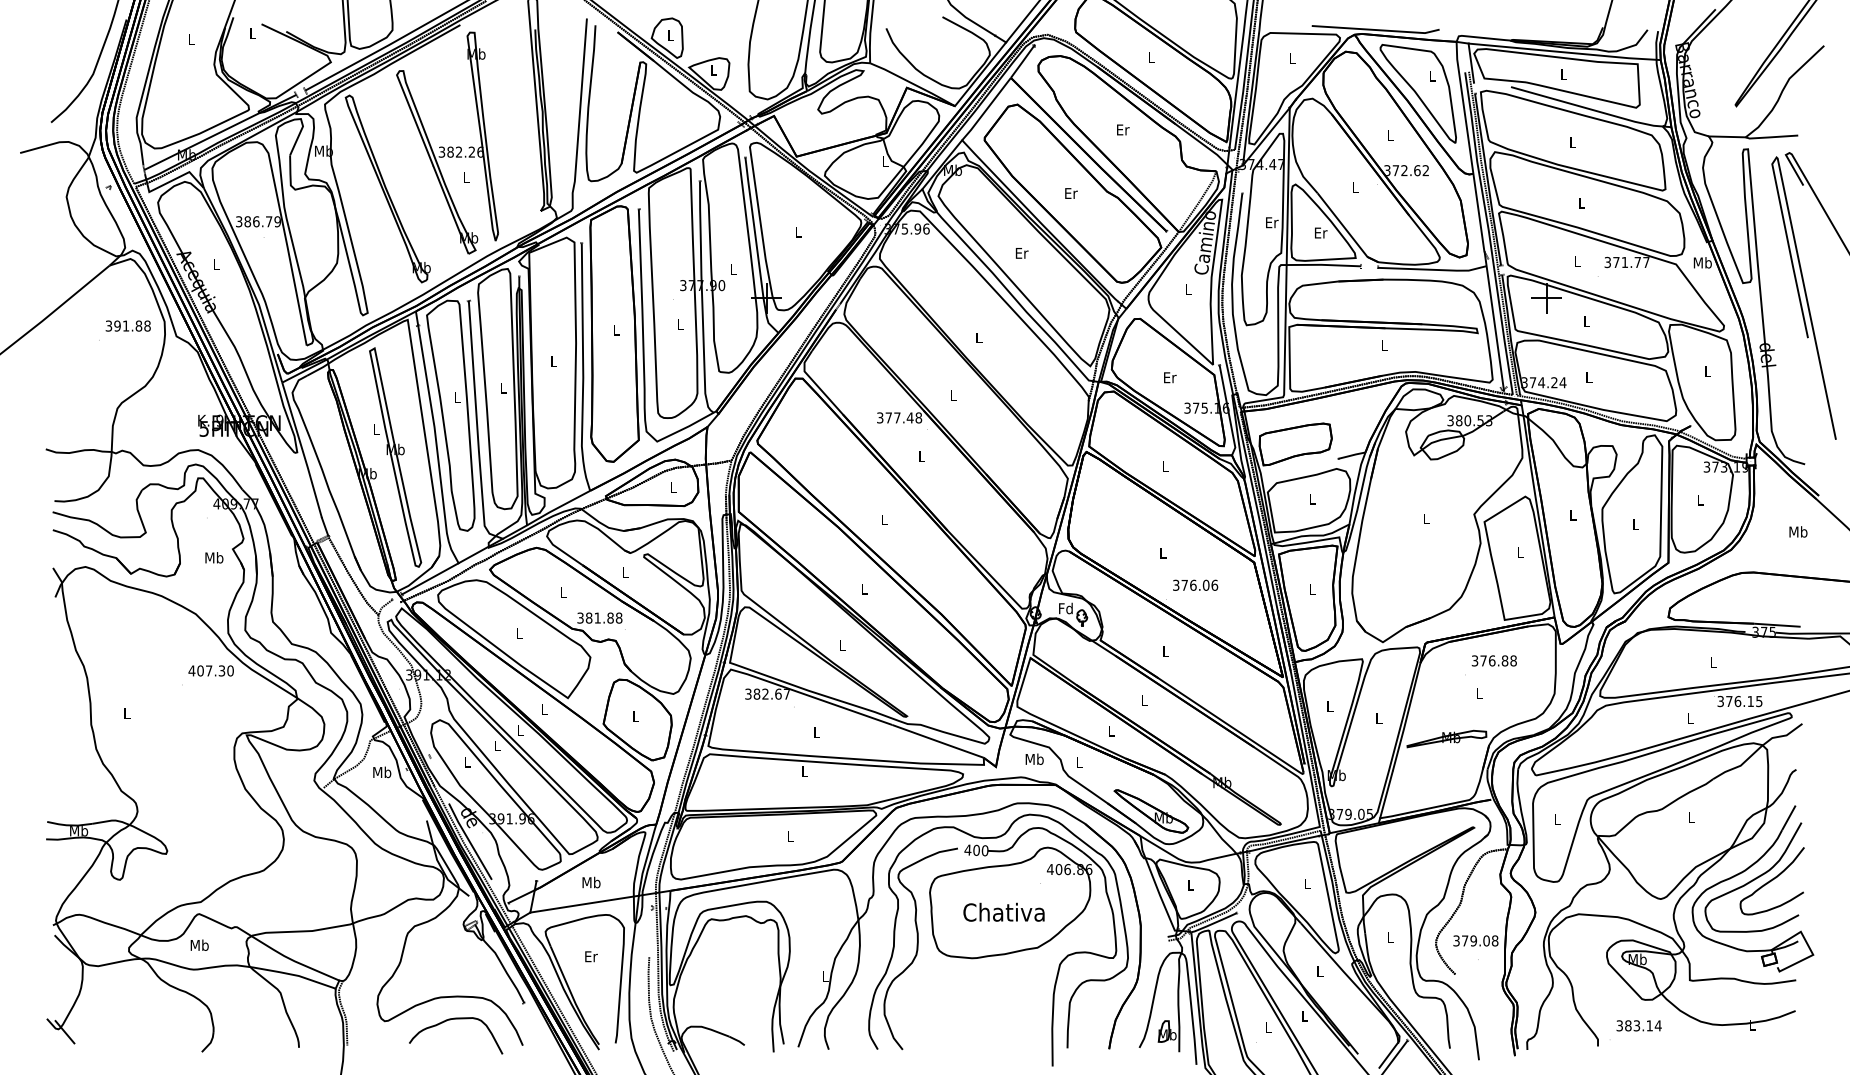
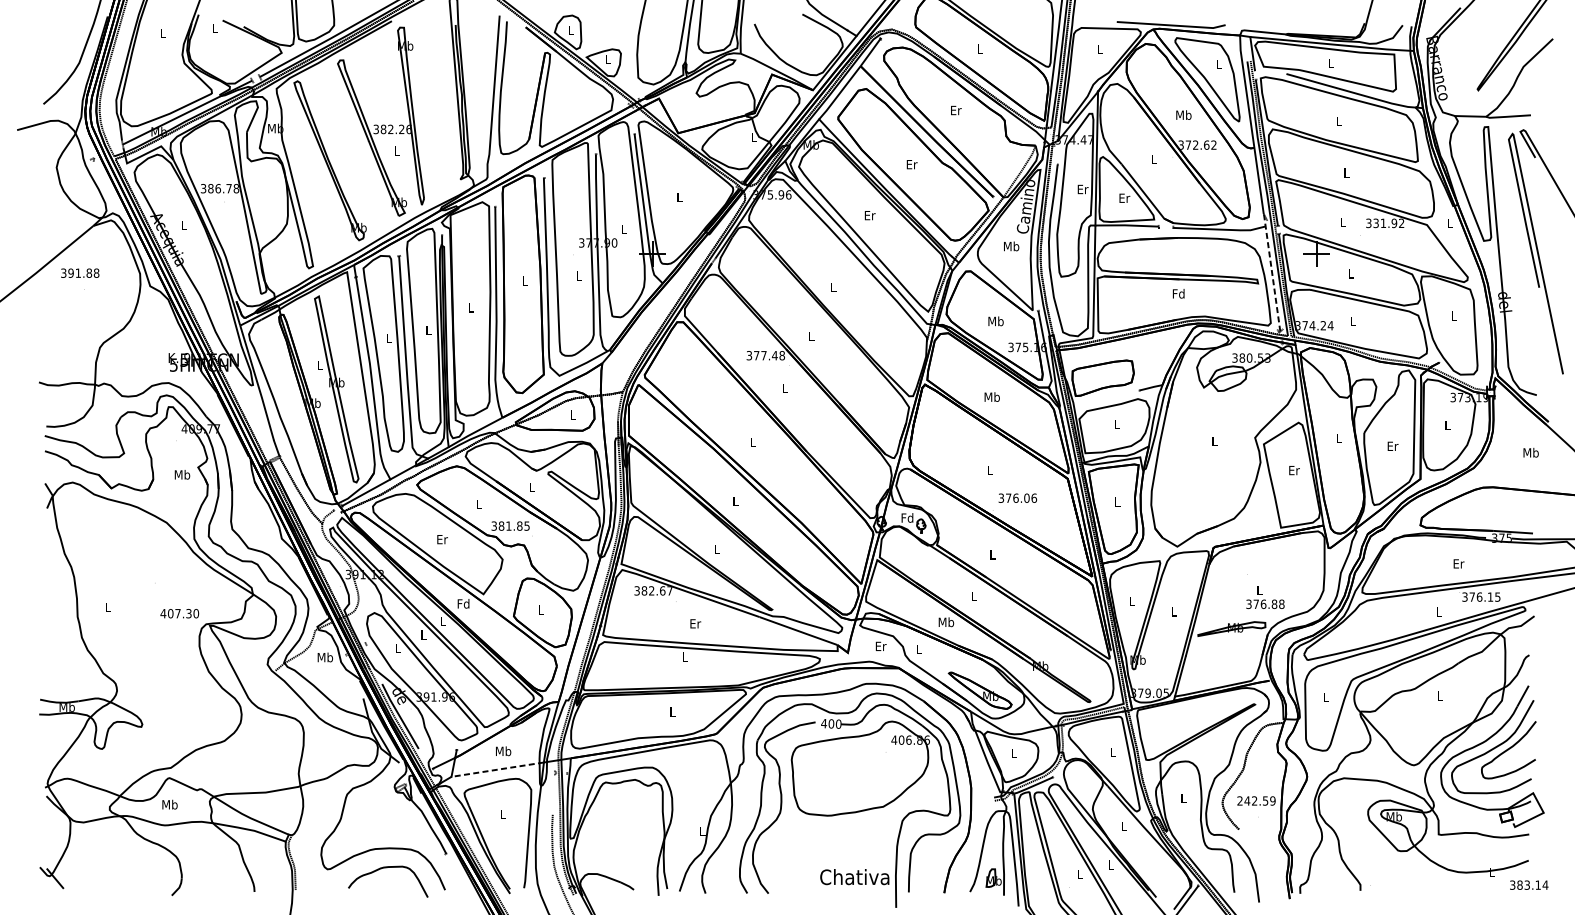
text: (1390, 135) -> (1183, 115), L -> Mb
text: (277, 221) -> (236, 188), 386.79 -> 386.78
text: (1631, 262) -> (1389, 223), 371.77 -> 331.92
text: (1702, 262) -> (1449, 223), Mb -> L
text: (1188, 289) -> (1011, 246), L -> Mb
line: (1494, 321) -> (1272, 273), solid -> dashed
text: (127, 325) -> (79, 272), moved
text: (1384, 344) -> (1178, 293), L -> Fd
text: (1169, 377) -> (995, 321), Er -> Mb
text: (1165, 466) -> (992, 397), L -> Mb
text: (1636, 524) -> (1393, 446), L -> Er
text: (1520, 552) -> (1294, 470), L -> Er
text: (618, 617) -> (526, 525), 381.88 -> 381.85
text: (519, 633) -> (442, 539), L -> Er
text: (1493, 660) -> (1264, 603), moved
text: (1713, 662) -> (1458, 563), L -> Er
text: (210, 670) -> (179, 613), moved
text: (544, 709) -> (463, 603), L -> Fd
text: (1111, 730) -> (946, 621), L -> Mb
text: (817, 732) -> (695, 623), L -> Er
text: (1034, 758) -> (880, 645), Mb -> Er
line: (584, 904) -> (497, 769), solid -> dashed
text: (1003, 911) -> (854, 876), moved
text: (1475, 940) -> (1256, 800), 379.08 -> 242.59
text: (591, 956) -> (503, 814), Er -> L
text: (1638, 1025) -> (1528, 884), moved

